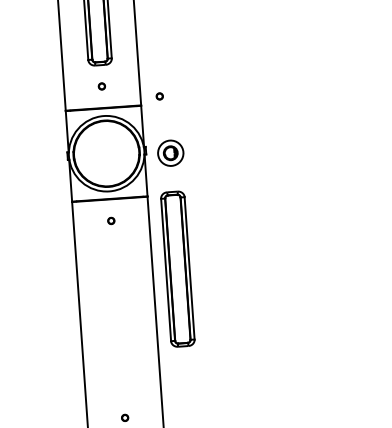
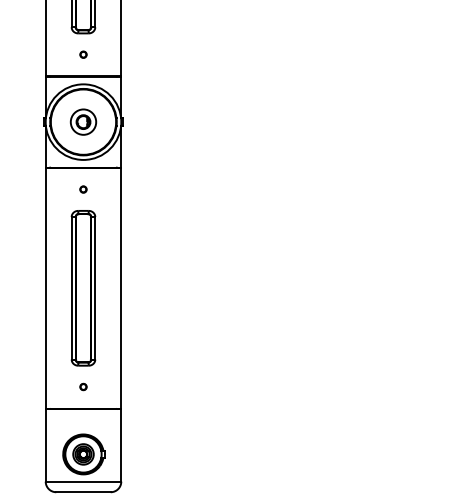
part: (159, 96) -> (140, 68), removed
part: (170, 152) -> (83, 121), moved
part: (177, 269) -> (83, 288), moved

